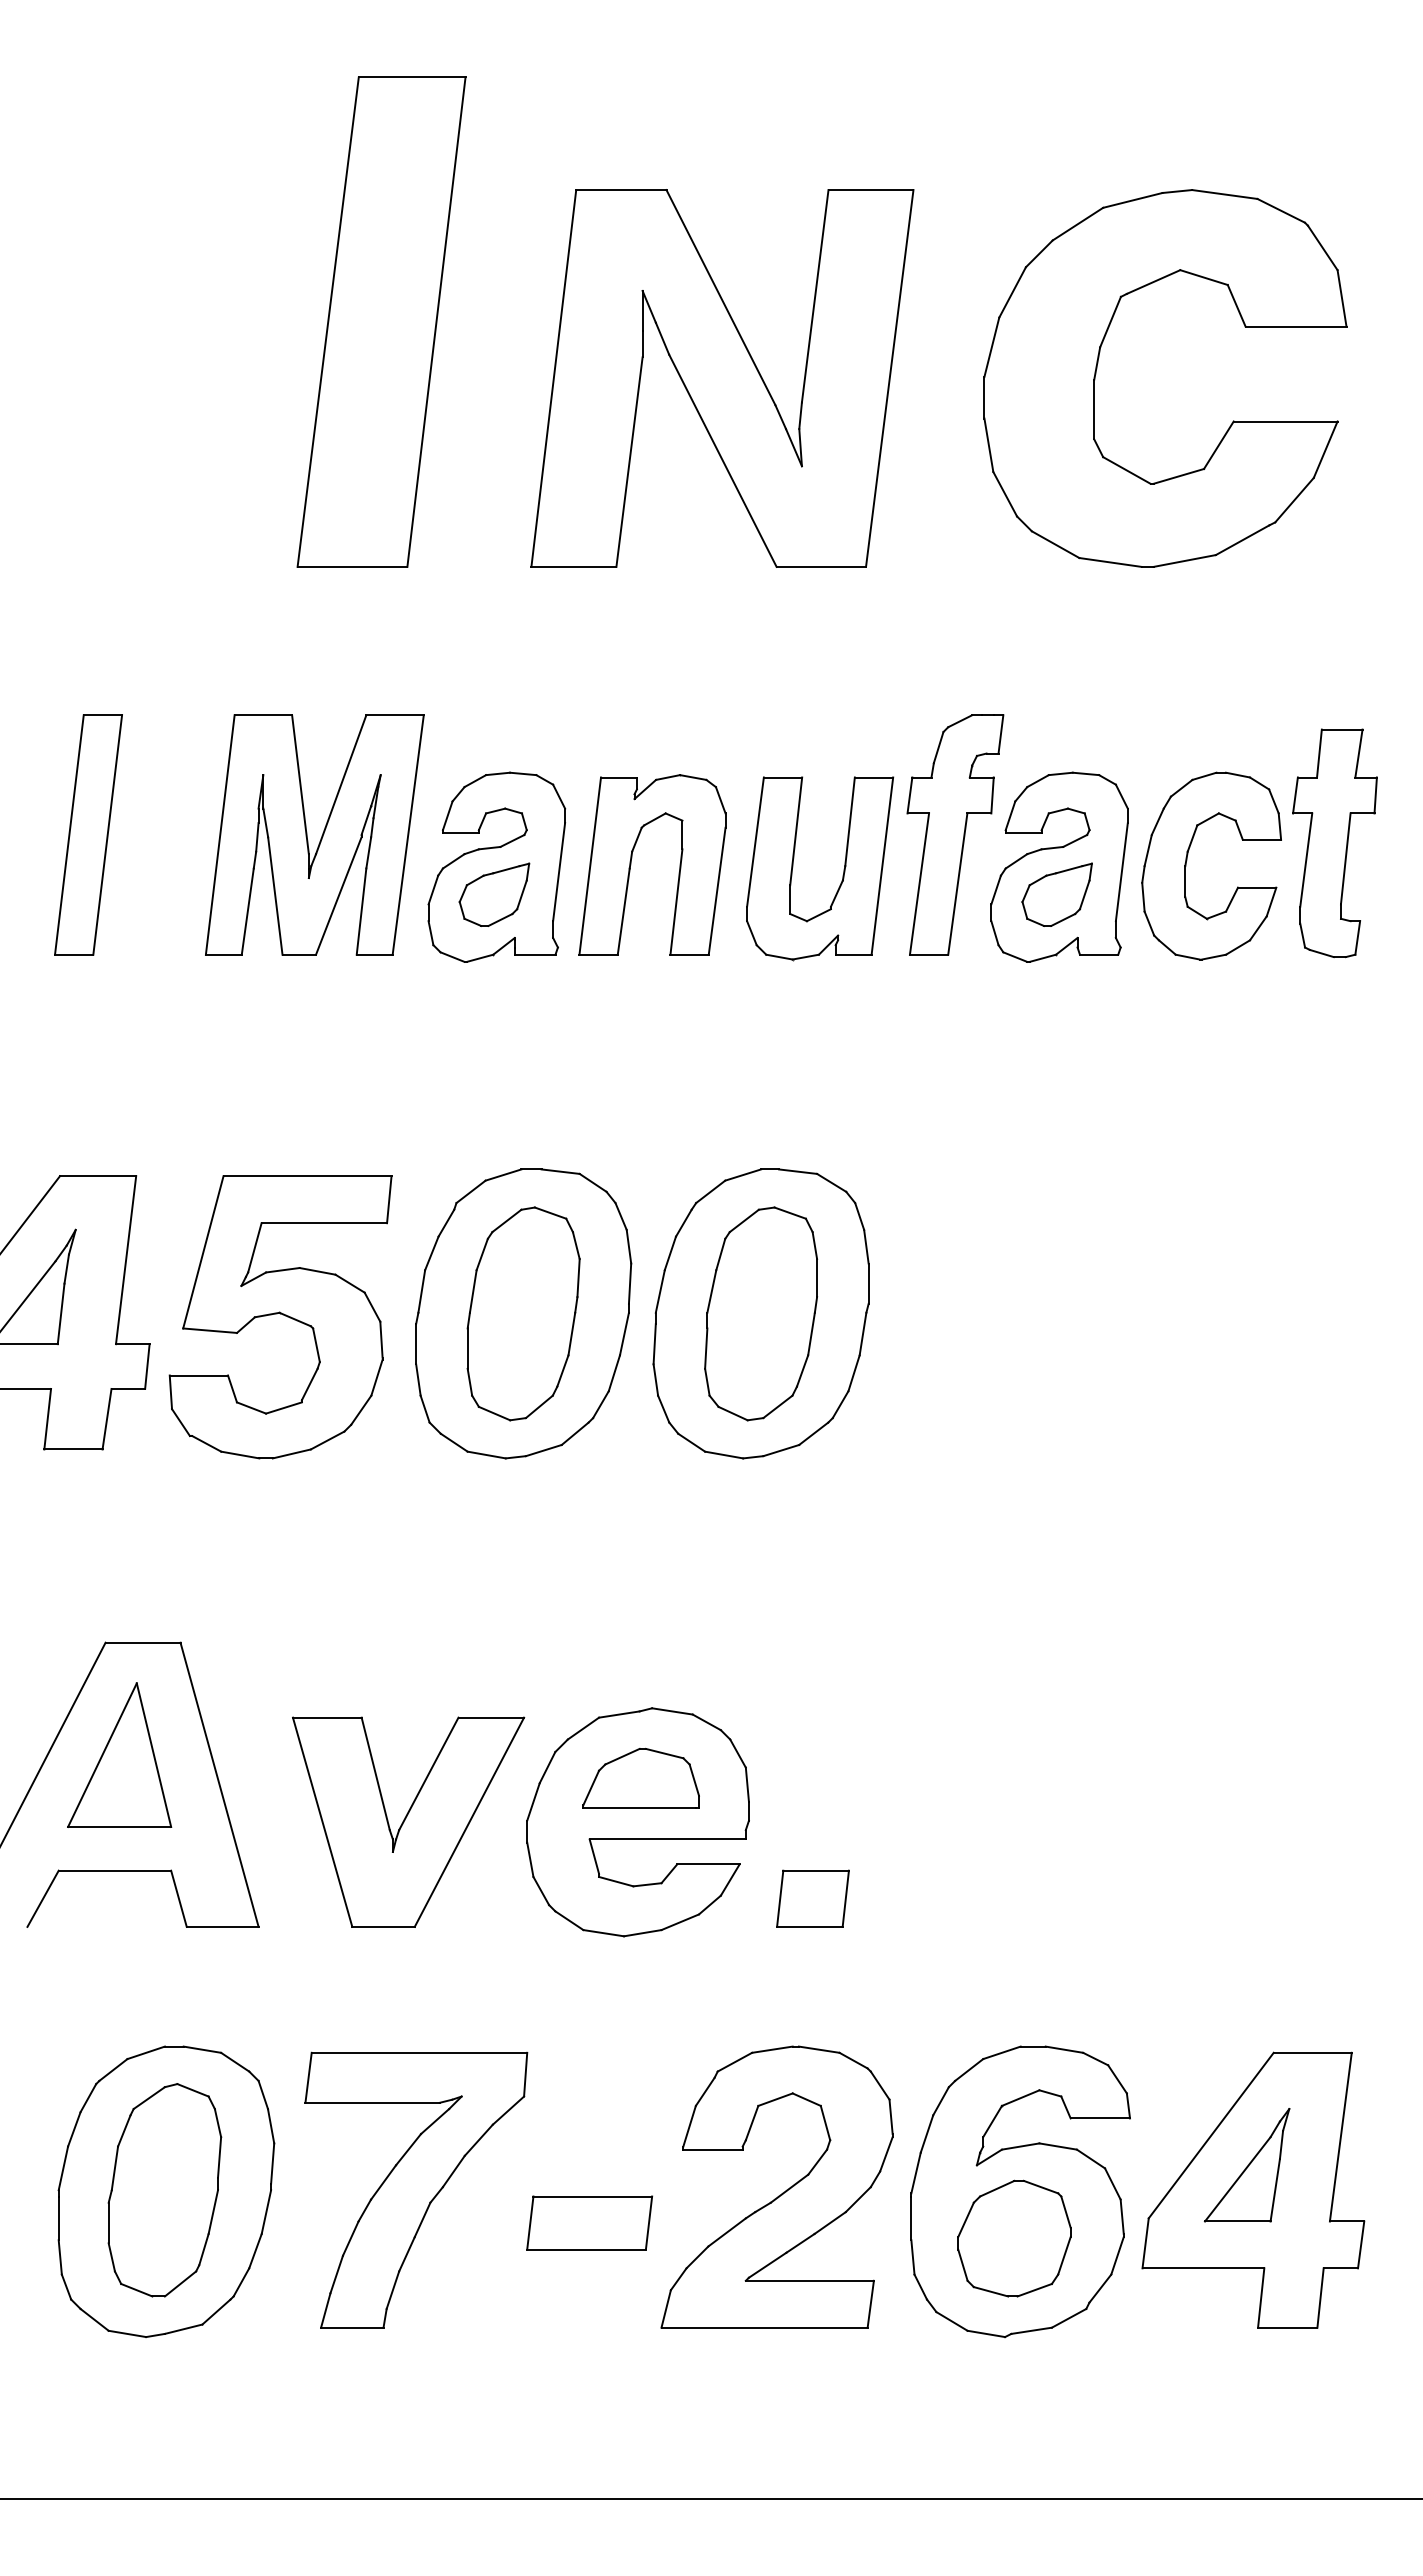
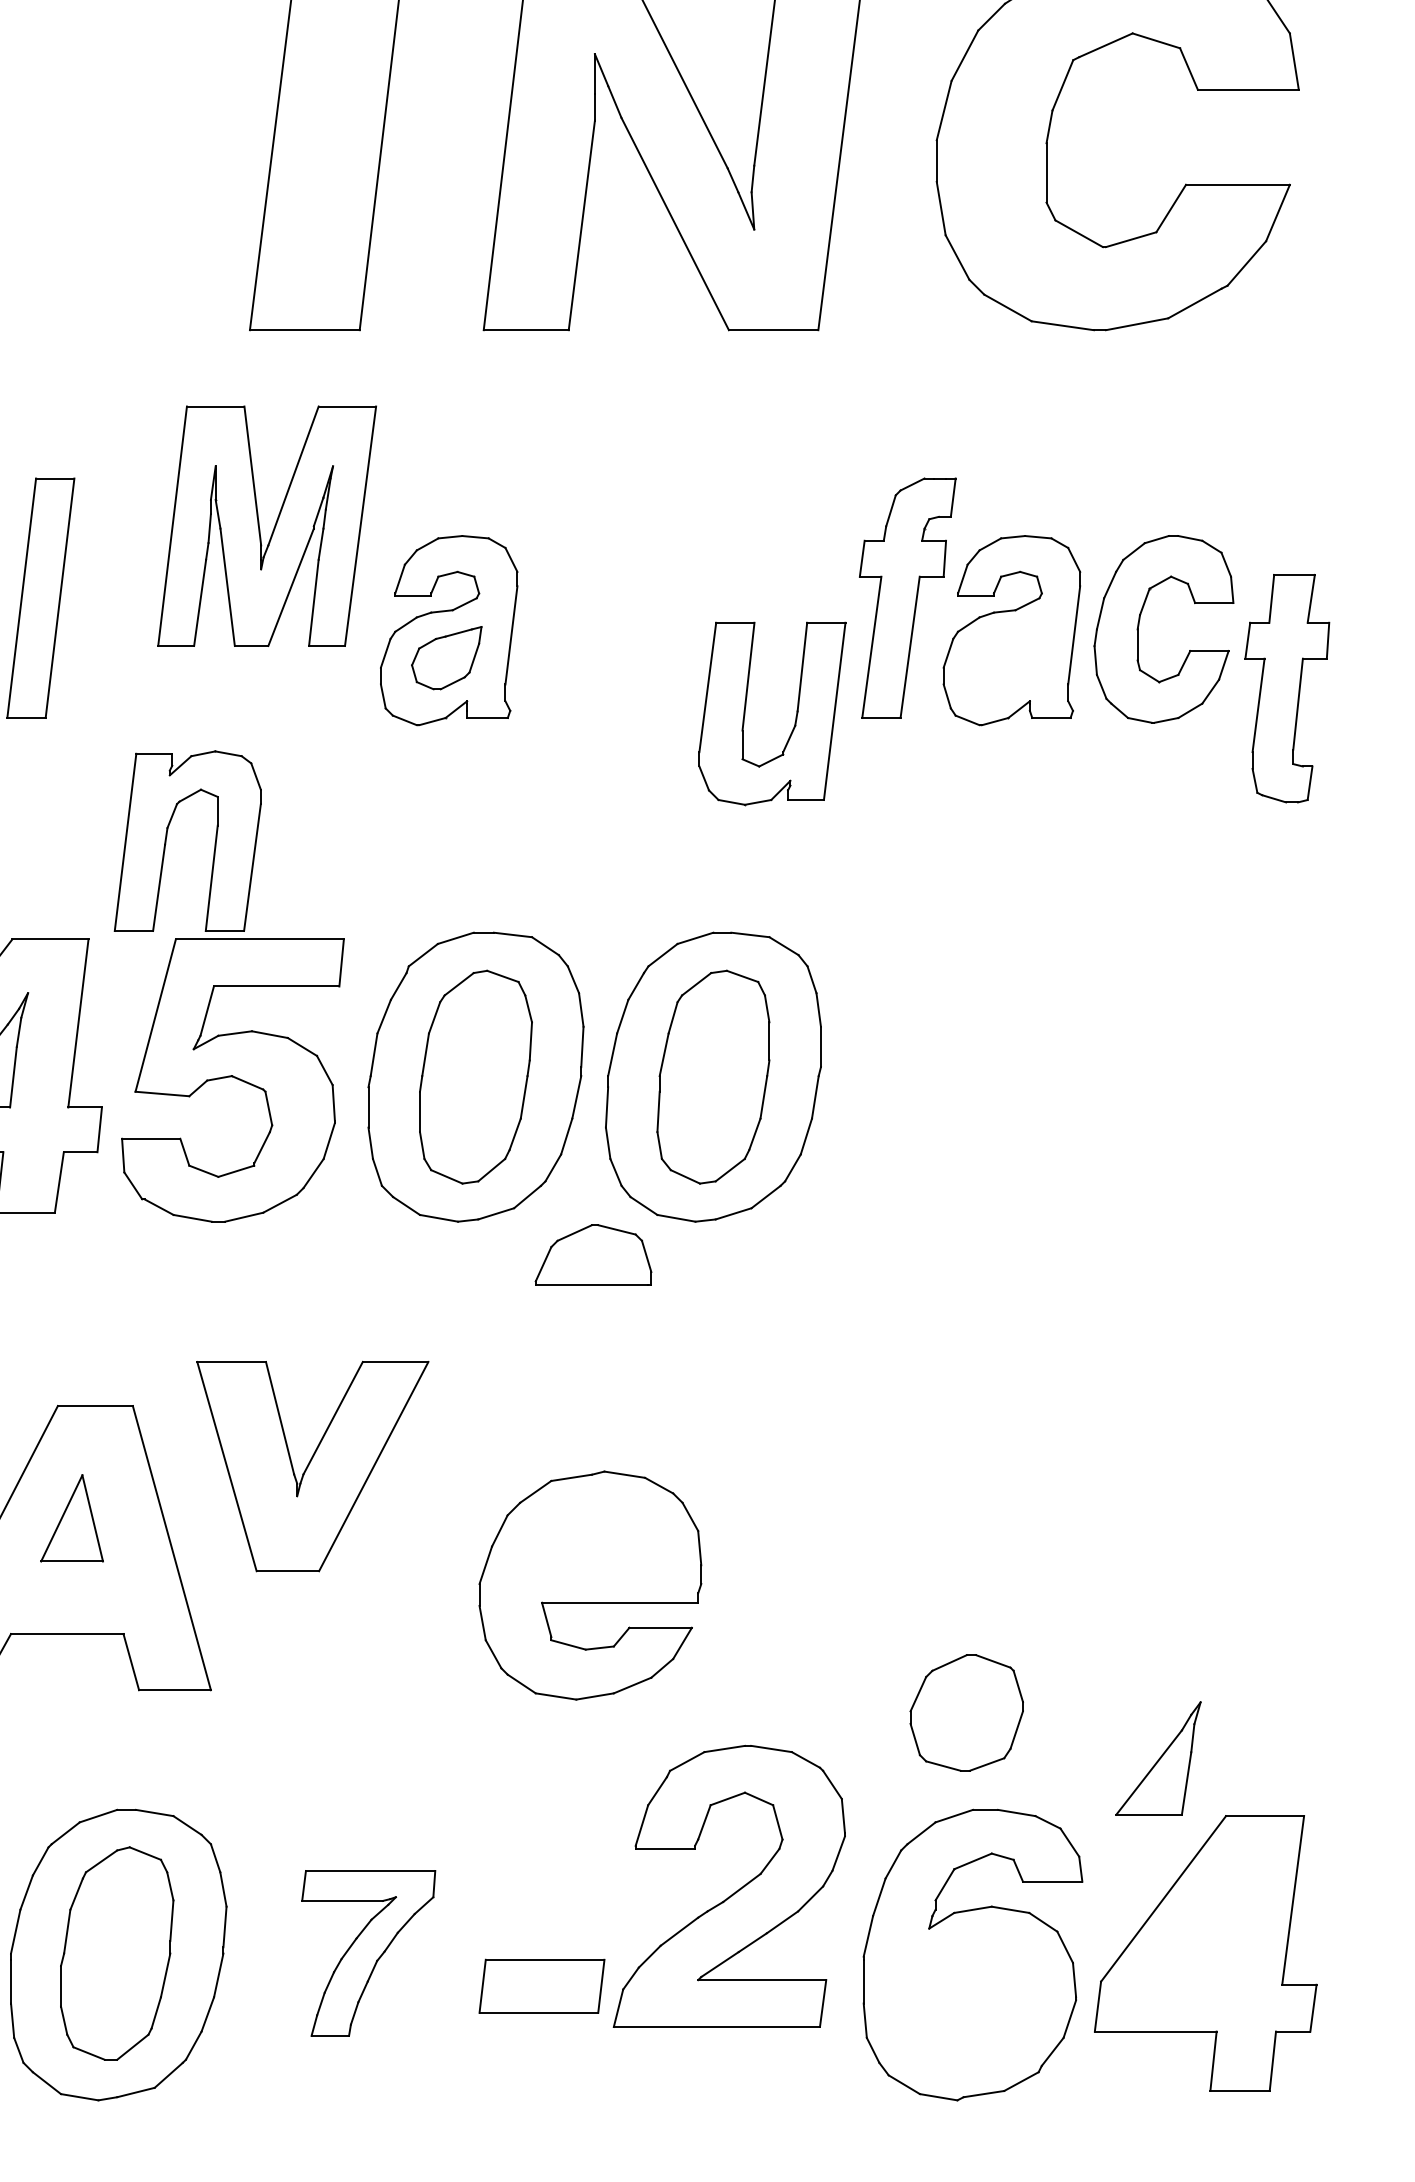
part: (307, 834) -> (259, 525), moved
part: (1334, 843) -> (1286, 688), moved
part: (632, 858) -> (167, 834), moved
part: (843, 869) -> (795, 714), moved
part: (1056, 894) -> (1008, 657), removed
part: (119, 1754) -> (71, 1517), size x0.6
part: (640, 1777) -> (592, 1253), moved
part: (408, 1821) -> (312, 1465), moved
part: (812, 1898) -> (764, 1661), removed
part: (1246, 2165) -> (1157, 1758), moved
part: (416, 2189) -> (368, 1952), size x0.6
part: (782, 2192) -> (734, 1891), moved
part: (1014, 2238) -> (966, 1712), moved

